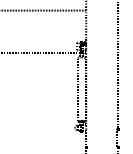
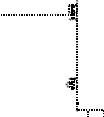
line: (78, 89) -> (69, 48), removed

